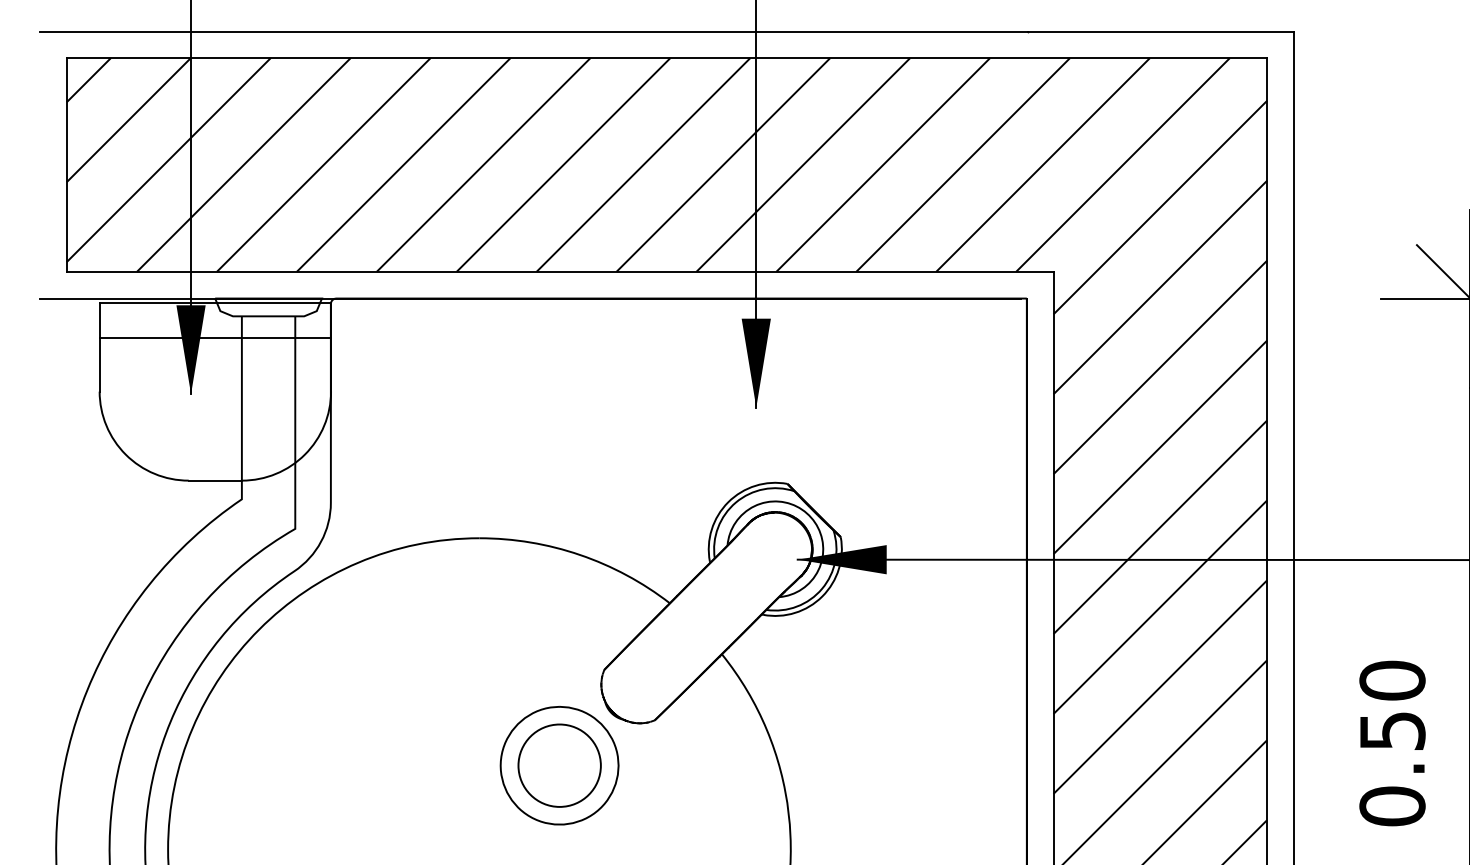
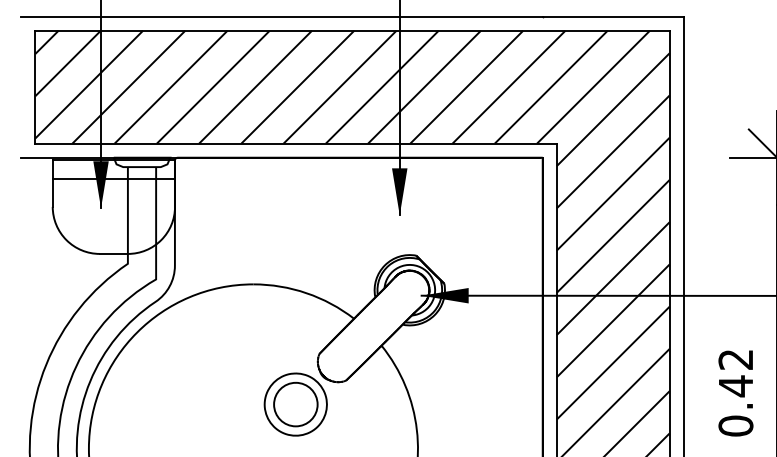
text: (1391, 706) -> (735, 373), 0.50 -> 0.42

